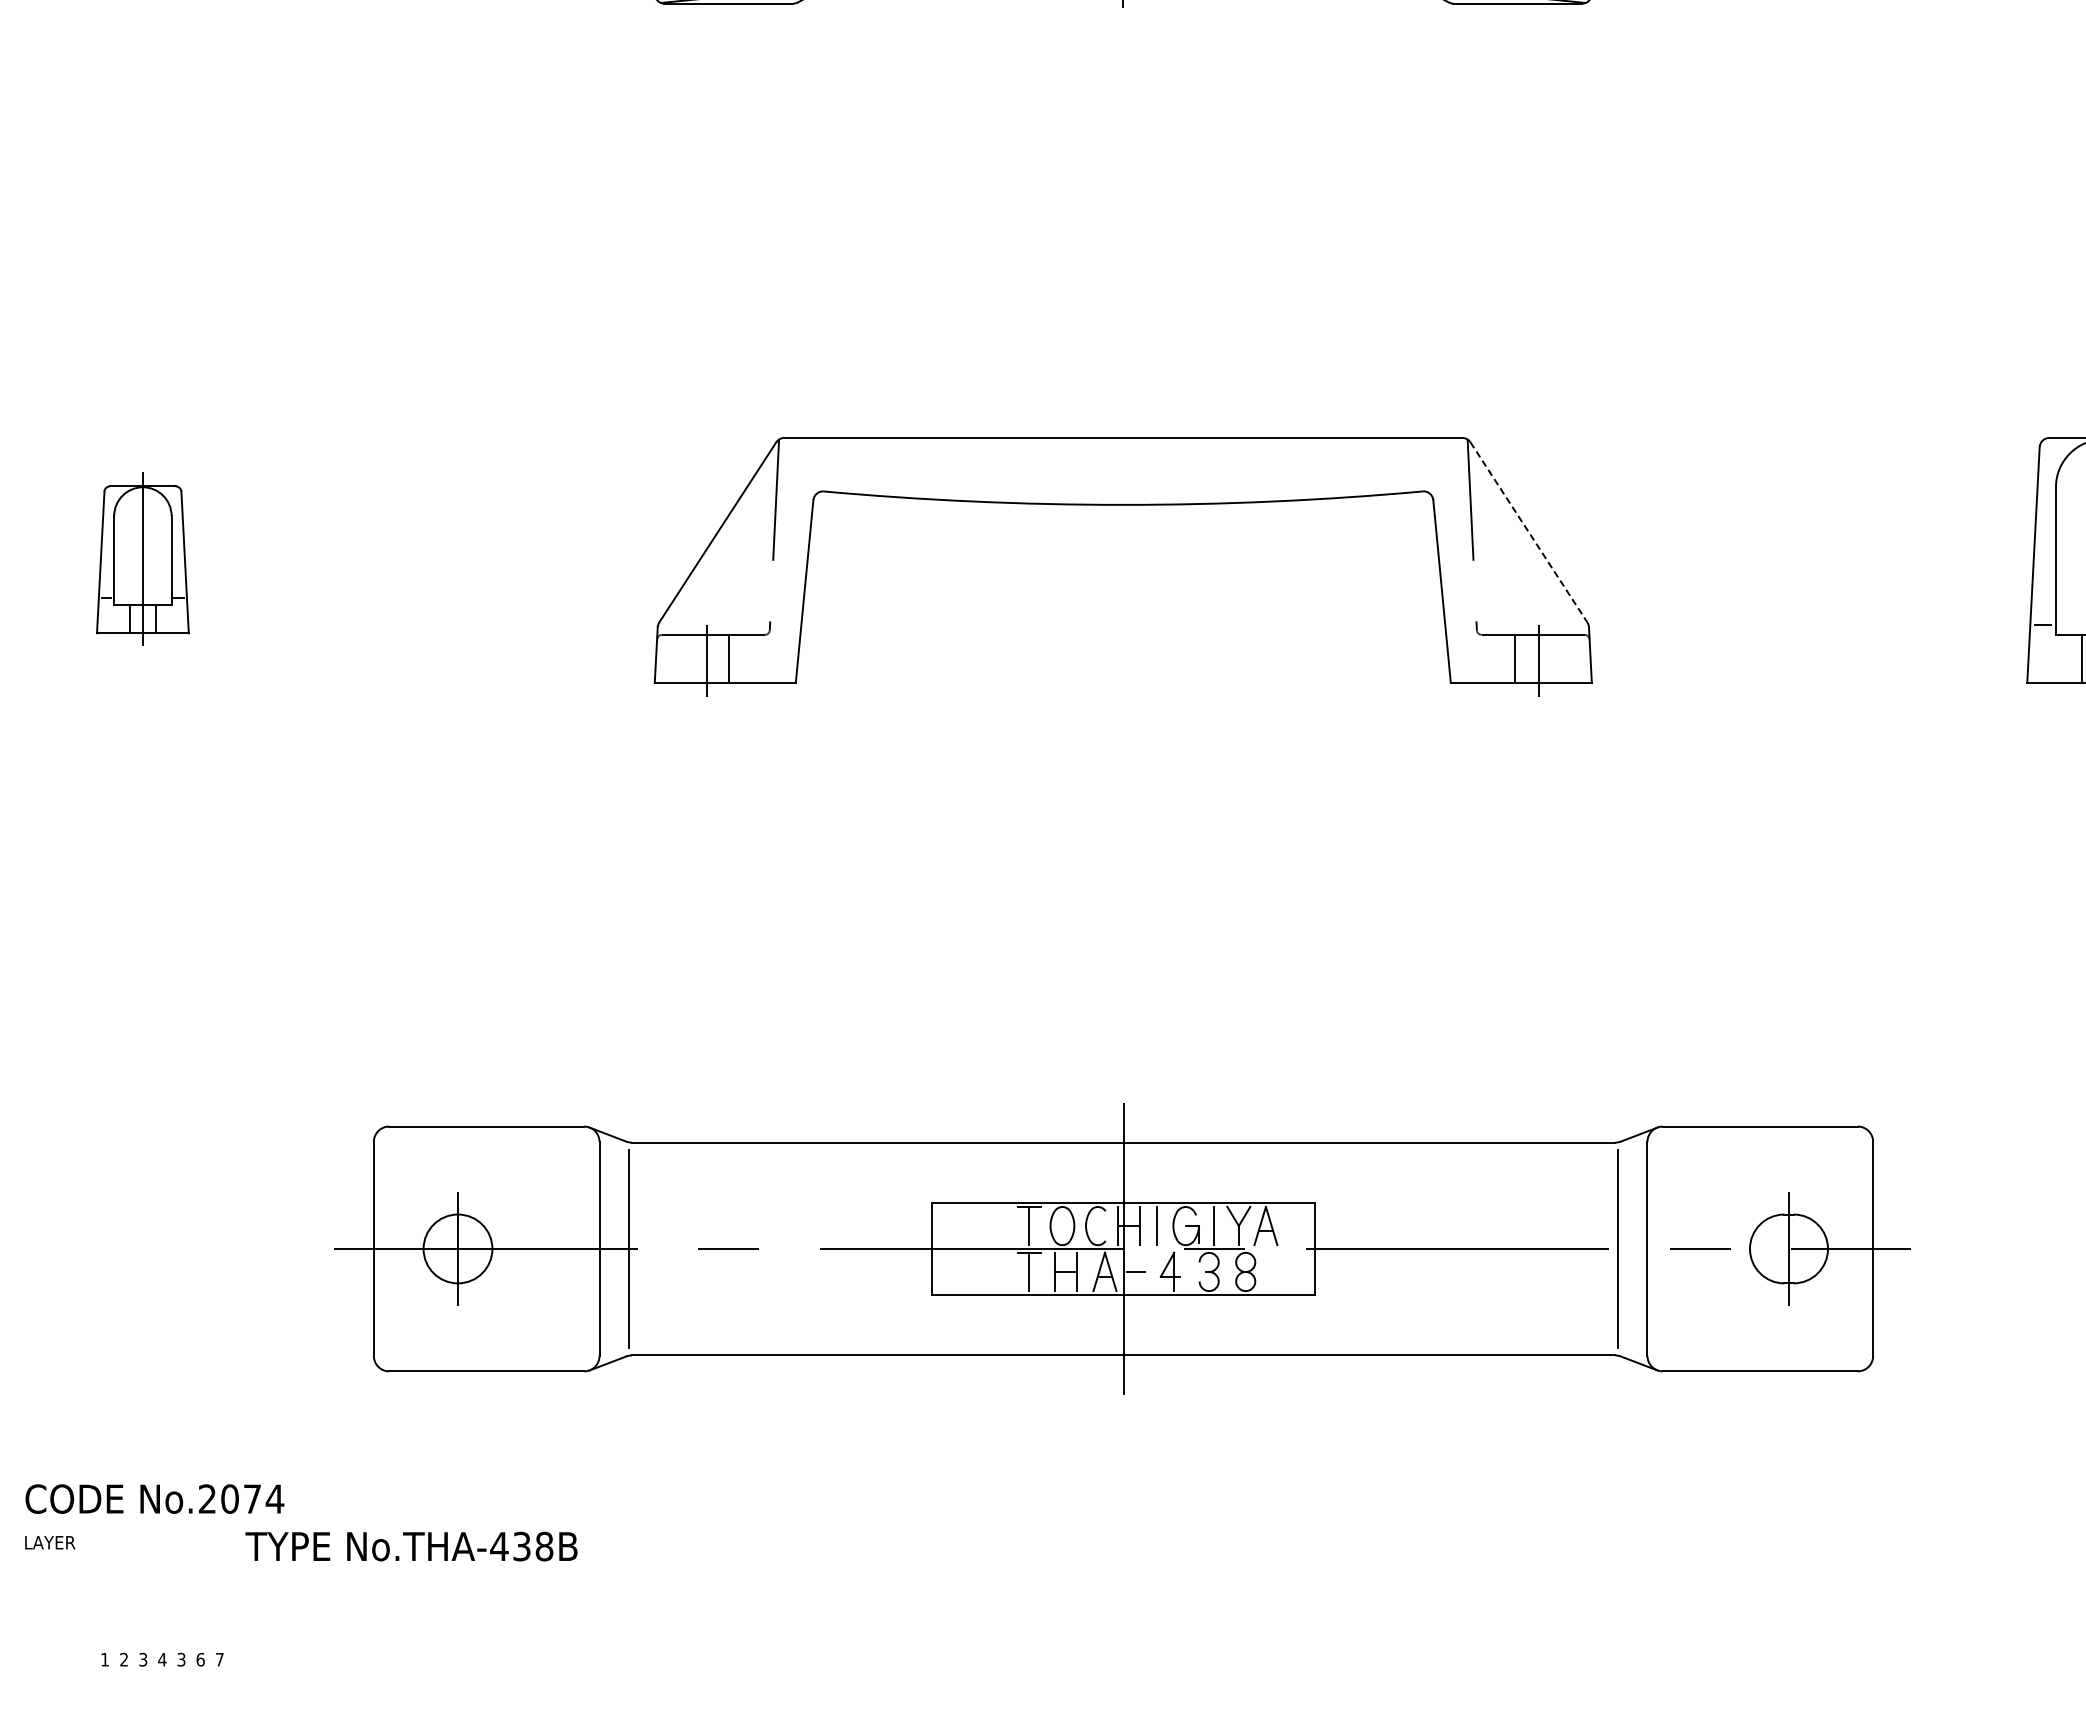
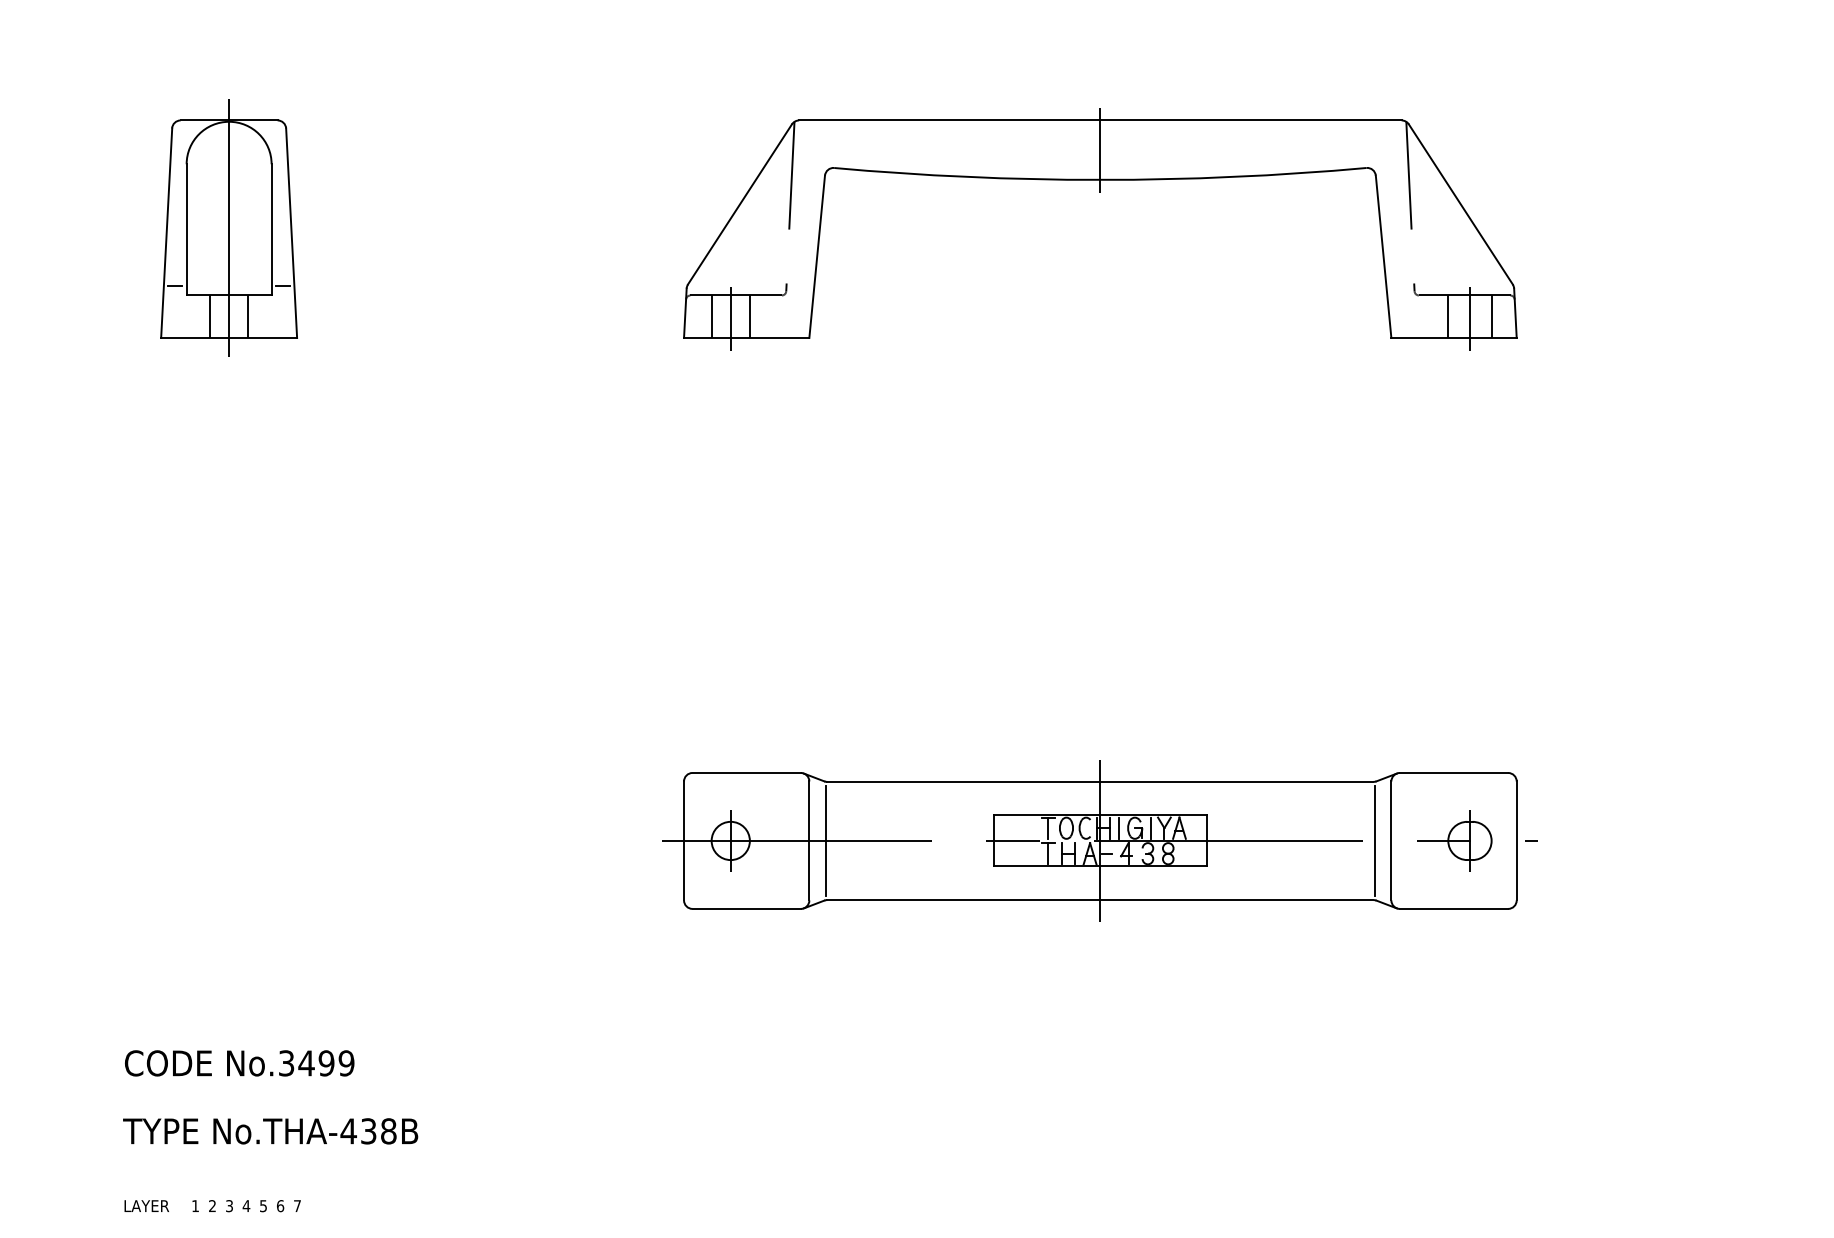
line: (1123, 471) -> (1100, 150), added
line: (1529, 532) -> (1461, 204), dashed -> solid
part: (142, 558) -> (228, 227), size x1.67
line: (685, 658) -> (711, 316), added
line: (1563, 658) -> (1491, 316), added
part: (1122, 1248) -> (1099, 840), size x0.62
text: (241, 1498) -> (316, 1062), No.2074 -> No.3499
text: (50, 1542) -> (147, 1205), moved
text: (411, 1546) -> (270, 1131), moved
text: (181, 1658) -> (263, 1205), 3 -> 5

